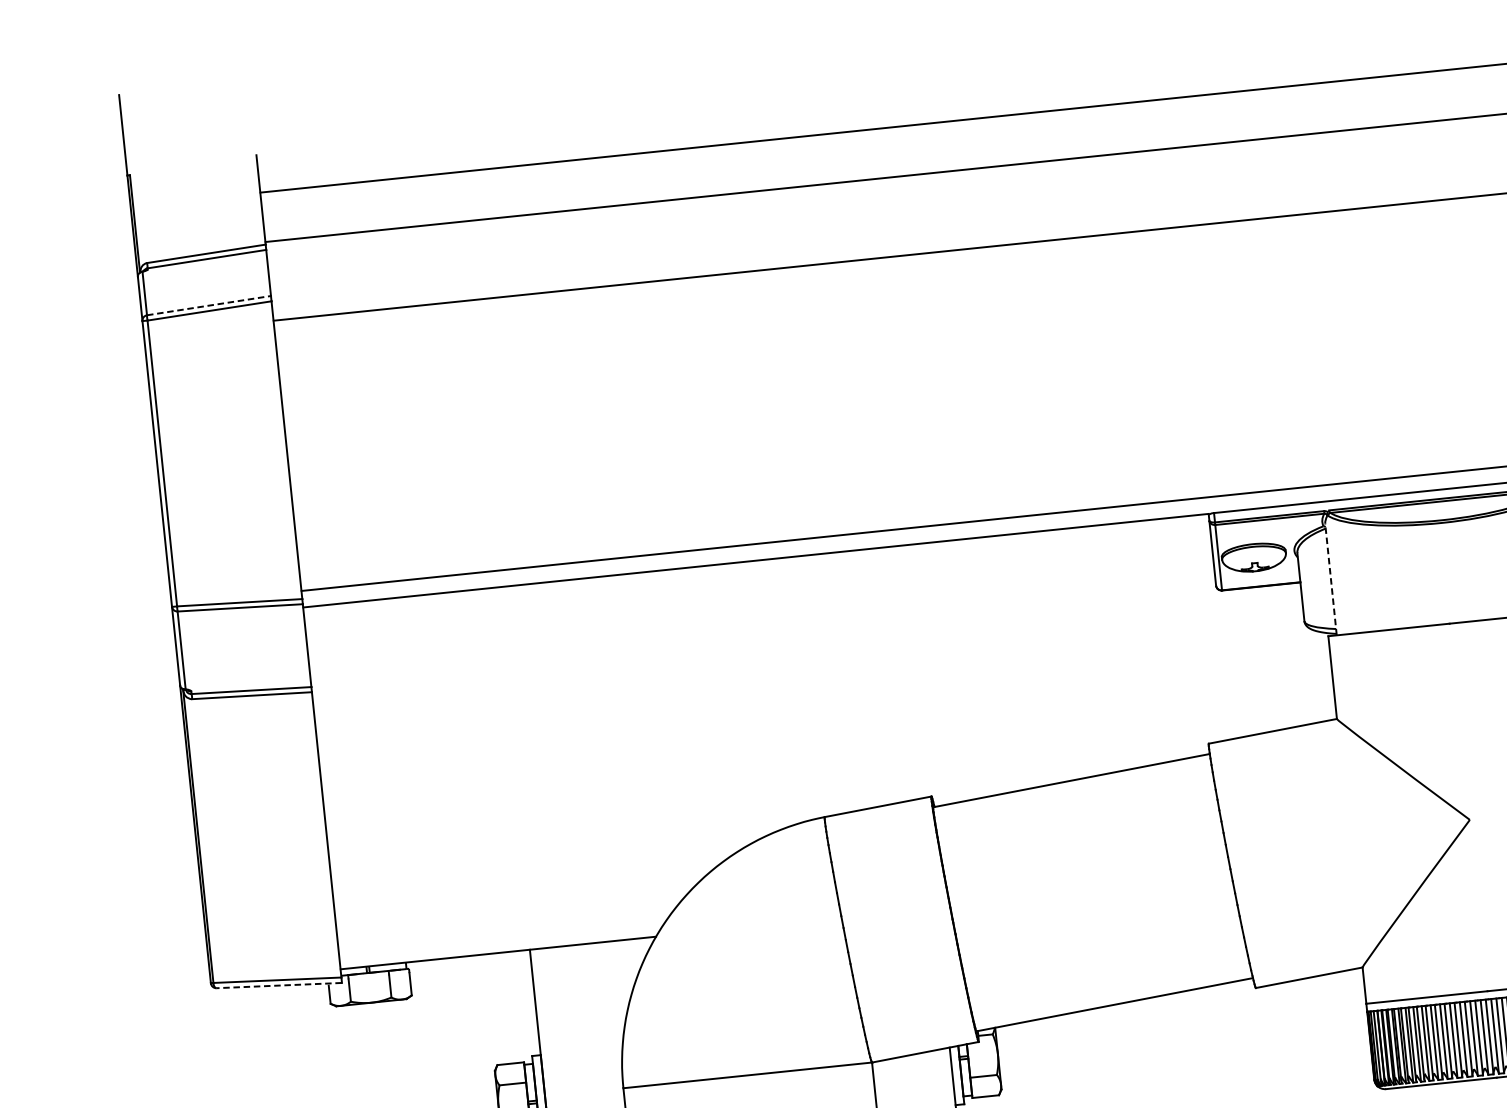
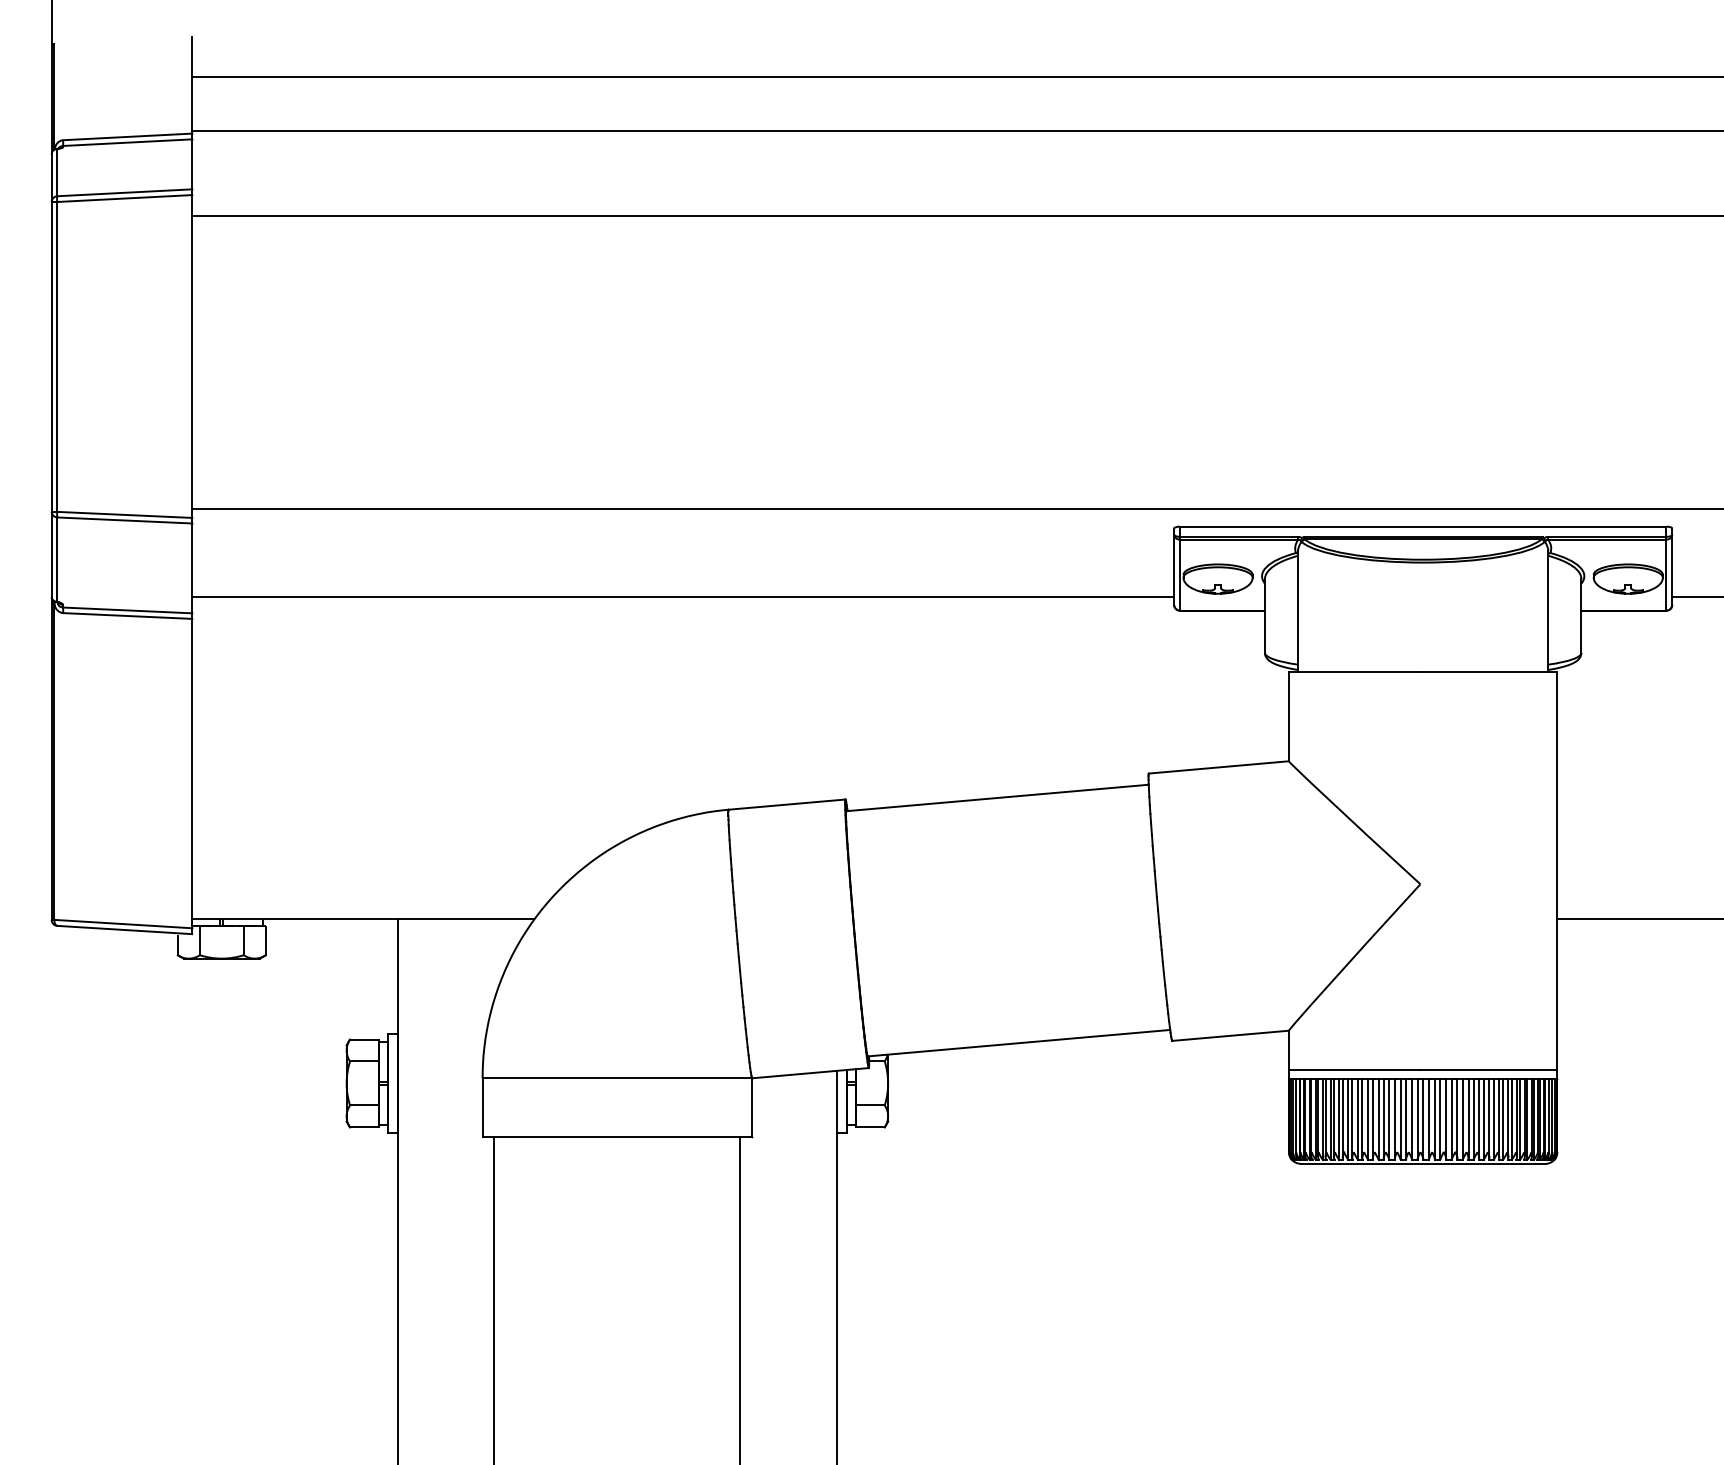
line: (208, 305) -> (124, 192), dashed -> solid
line: (756, 561) -> (683, 597), moved
line: (1331, 579) -> (1298, 610), dashed -> solid
line: (279, 986) -> (124, 930), dashed -> solid

